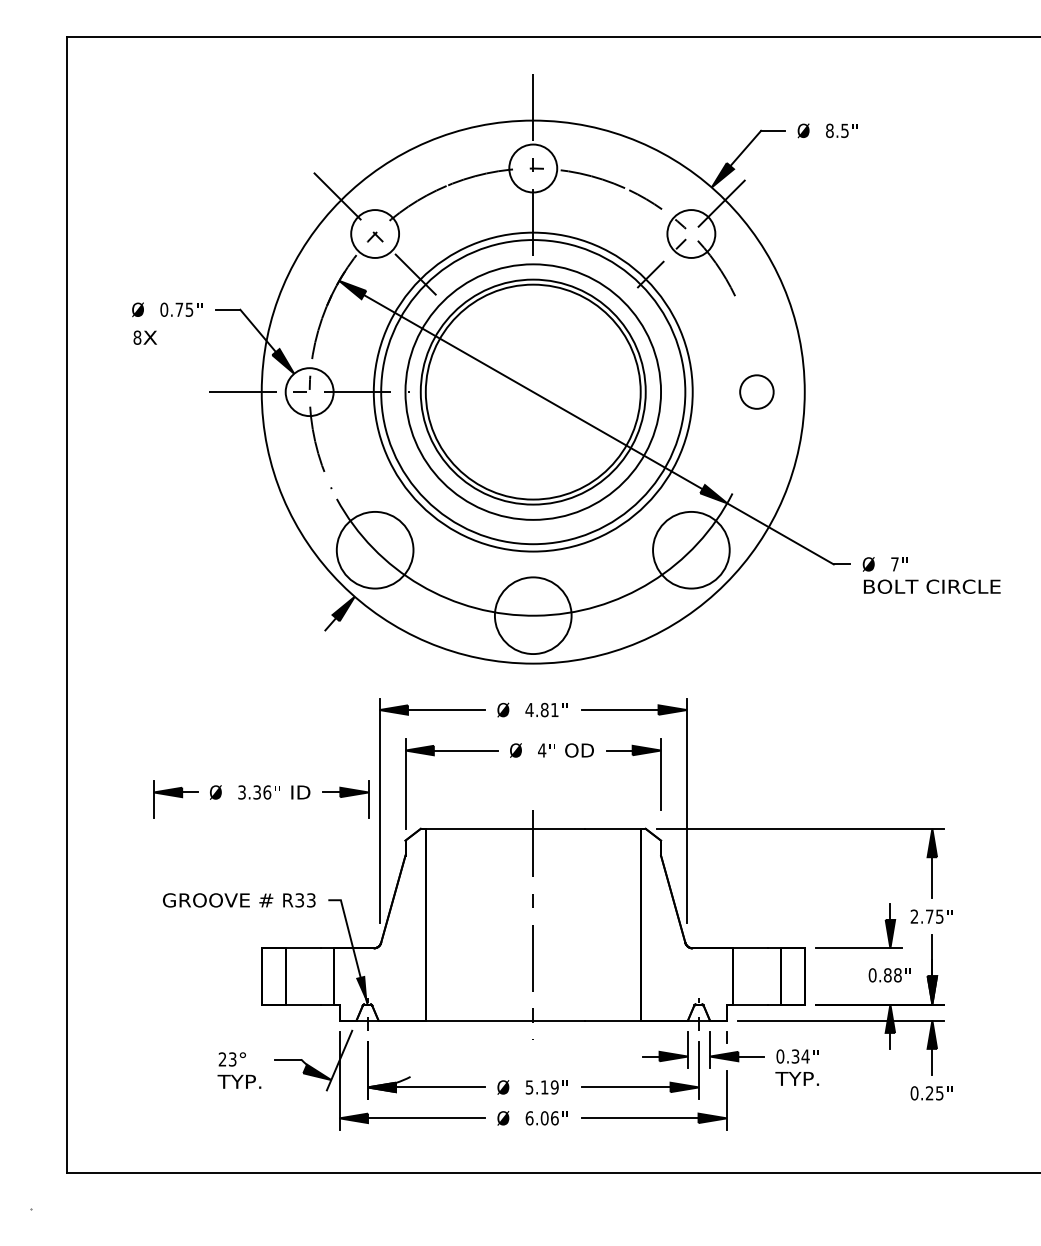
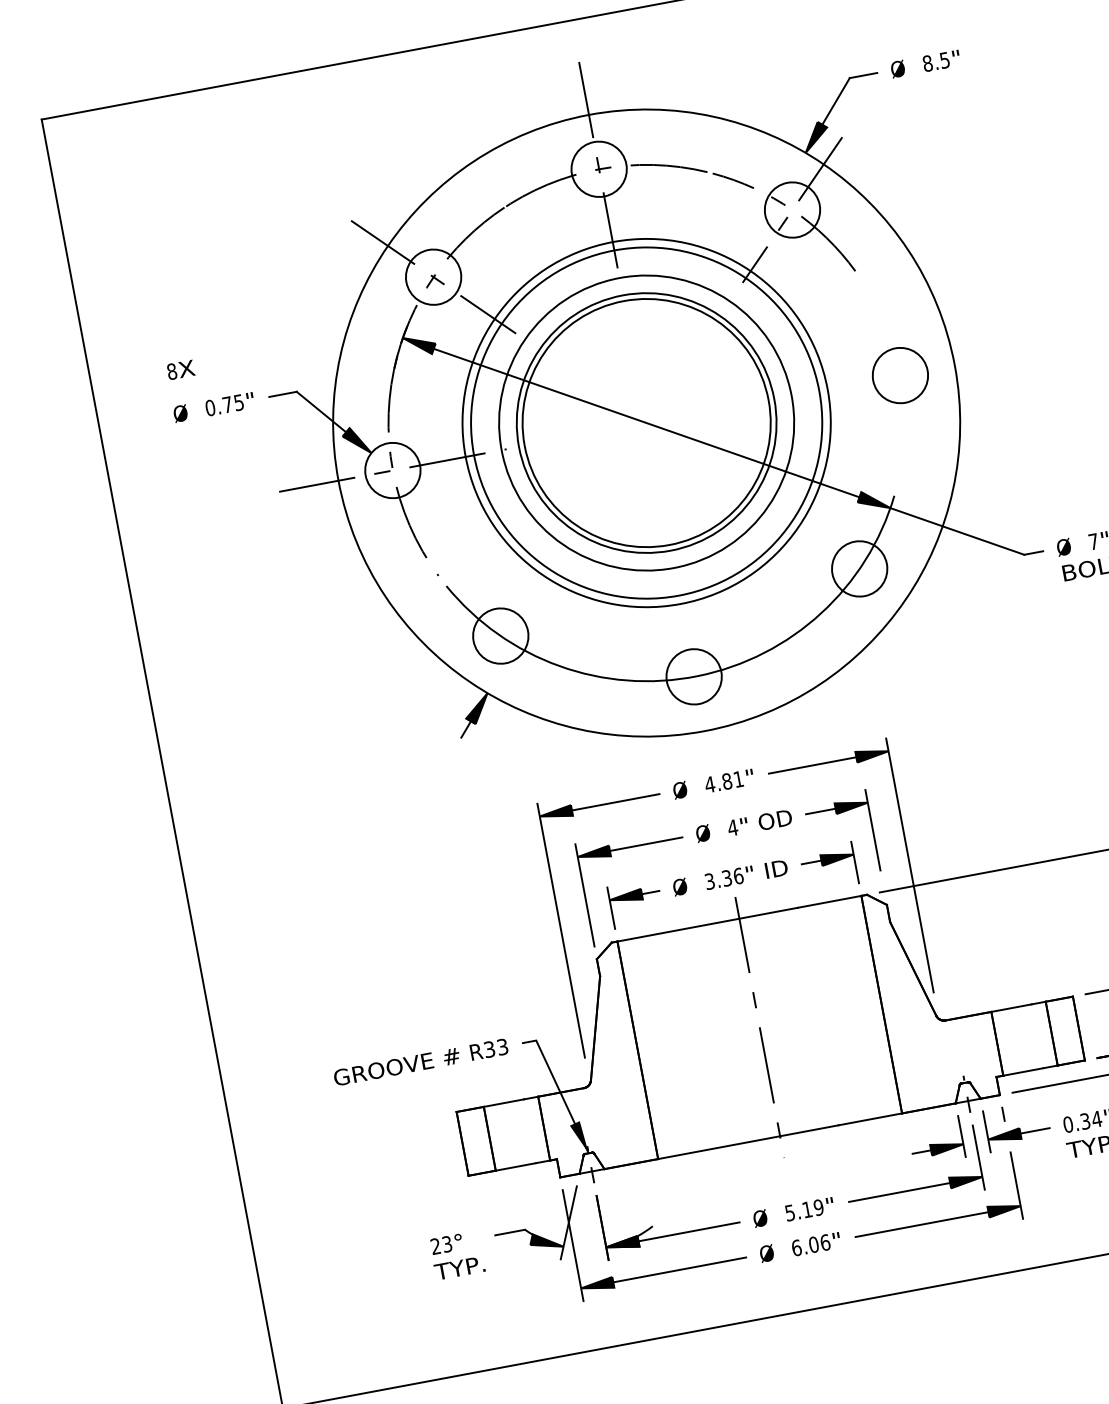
text: (144, 337) -> (180, 369), moved
circle: (756, 391) -> (899, 374), size x1.43
circle: (375, 550) -> (501, 636), size x0.62
circle: (691, 550) -> (859, 569), size x0.62
circle: (533, 615) -> (694, 676), size x0.62
part: (261, 799) -> (733, 885), moved

